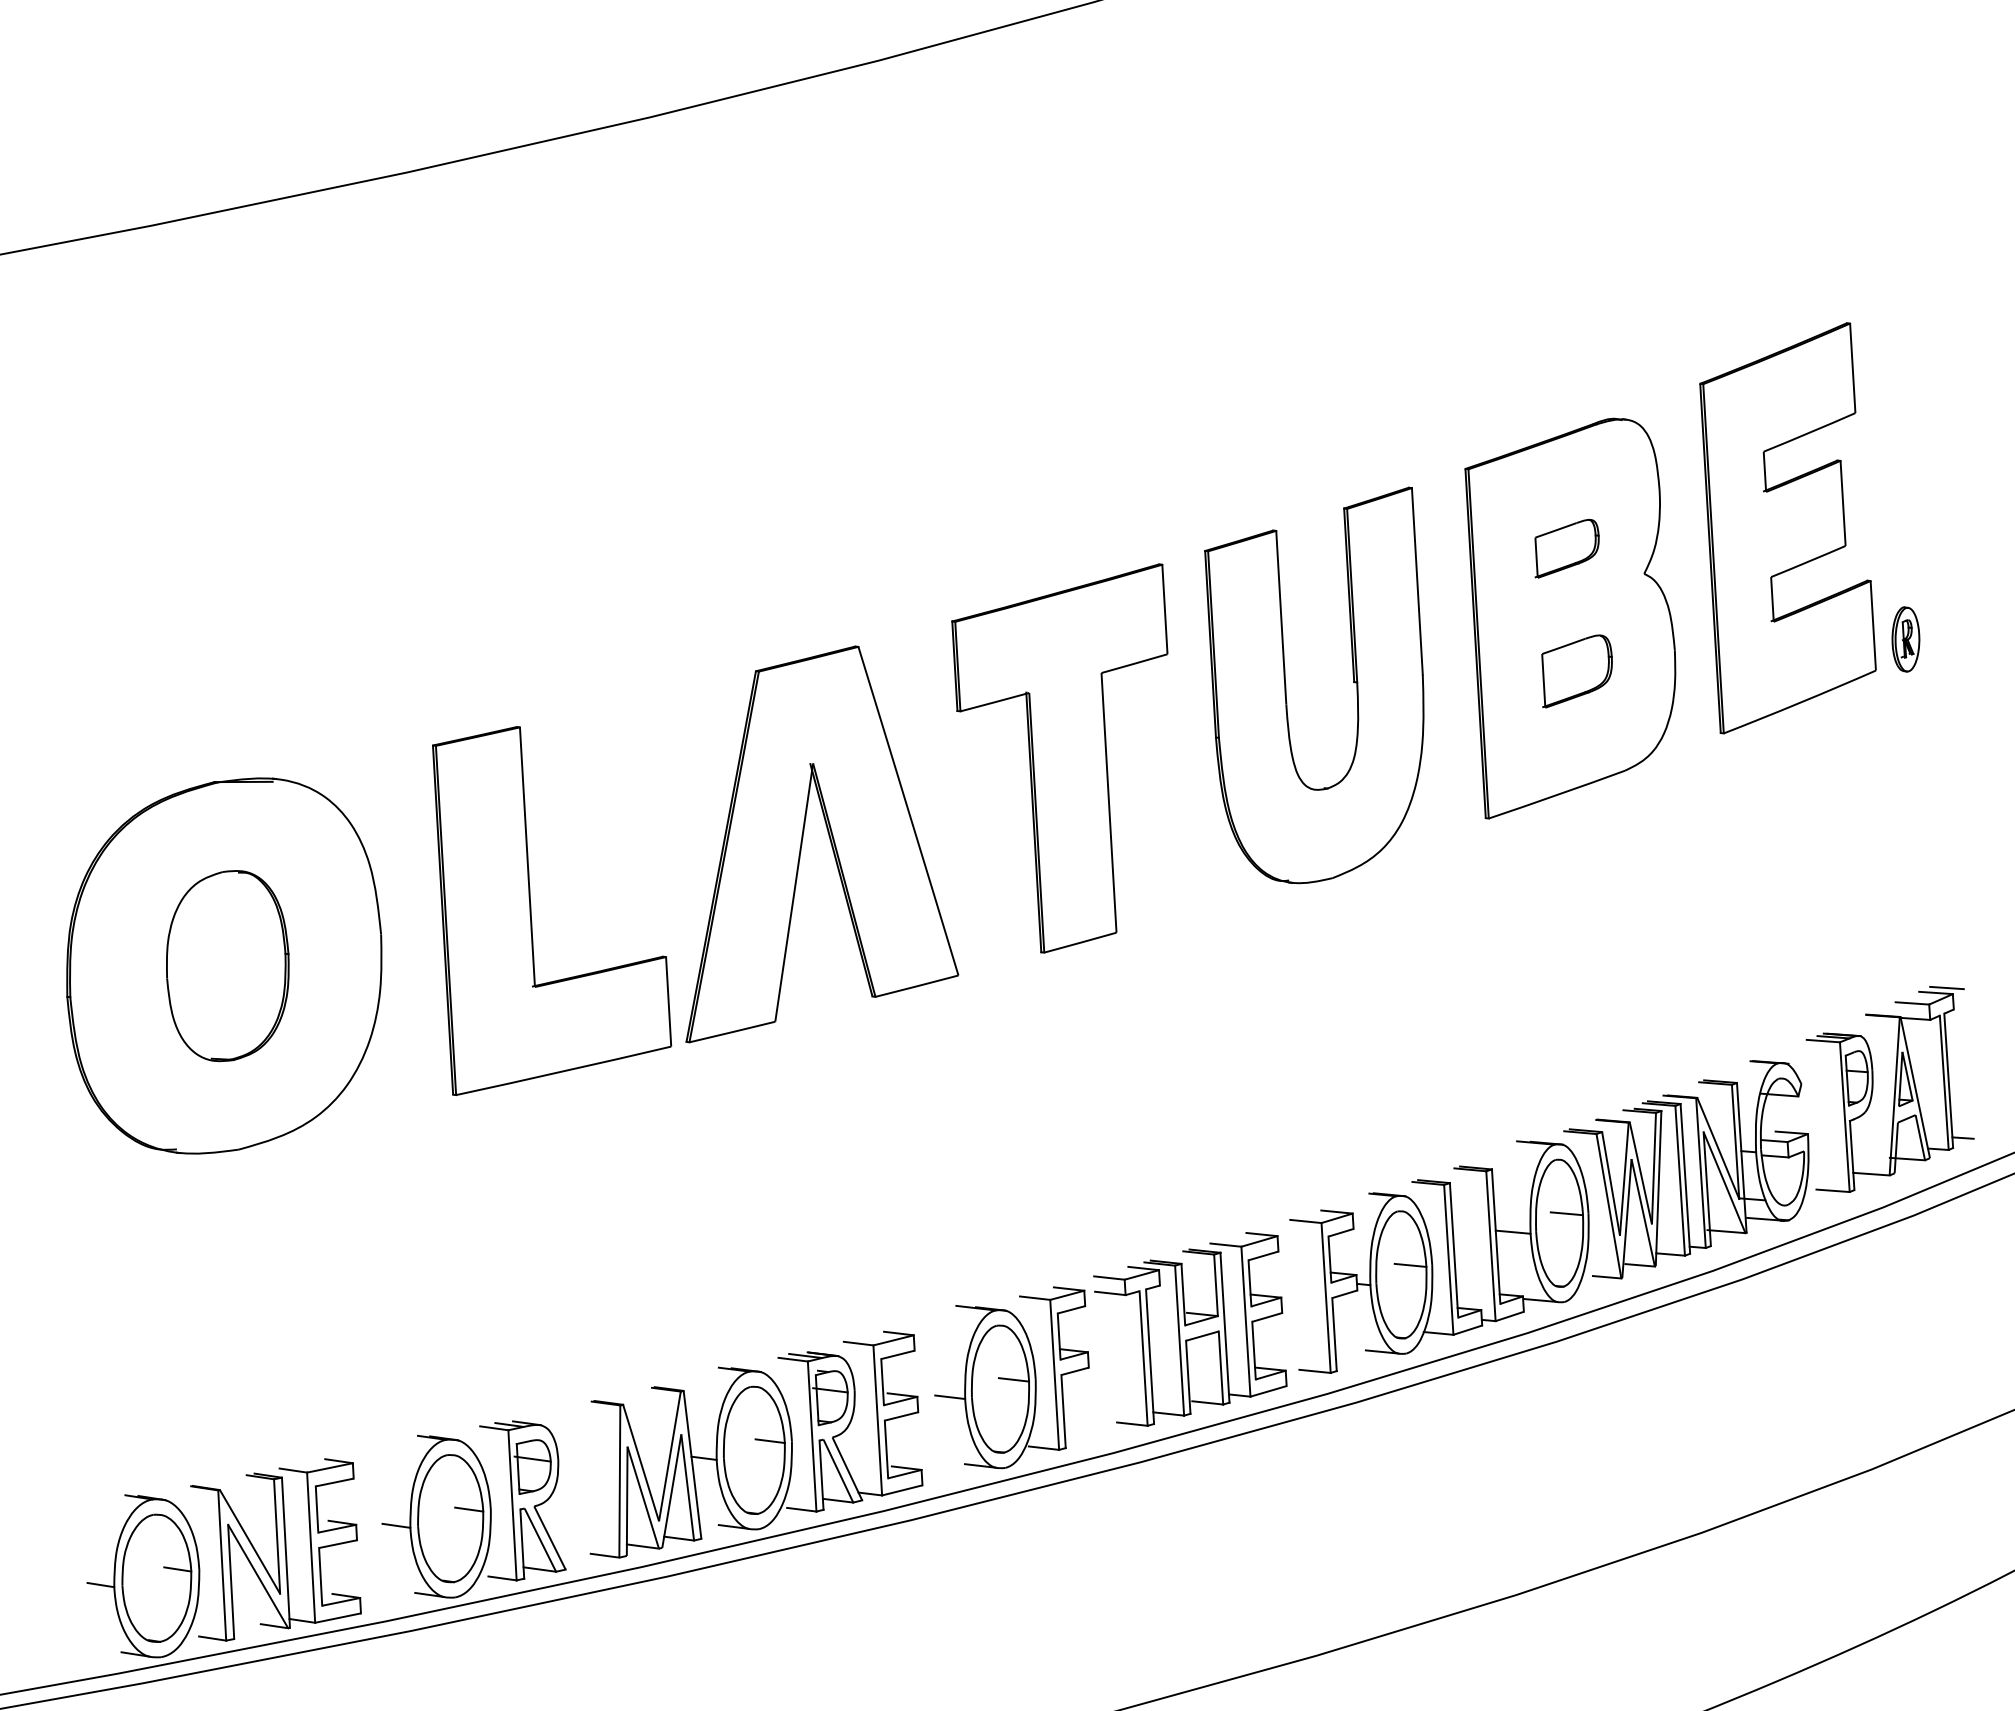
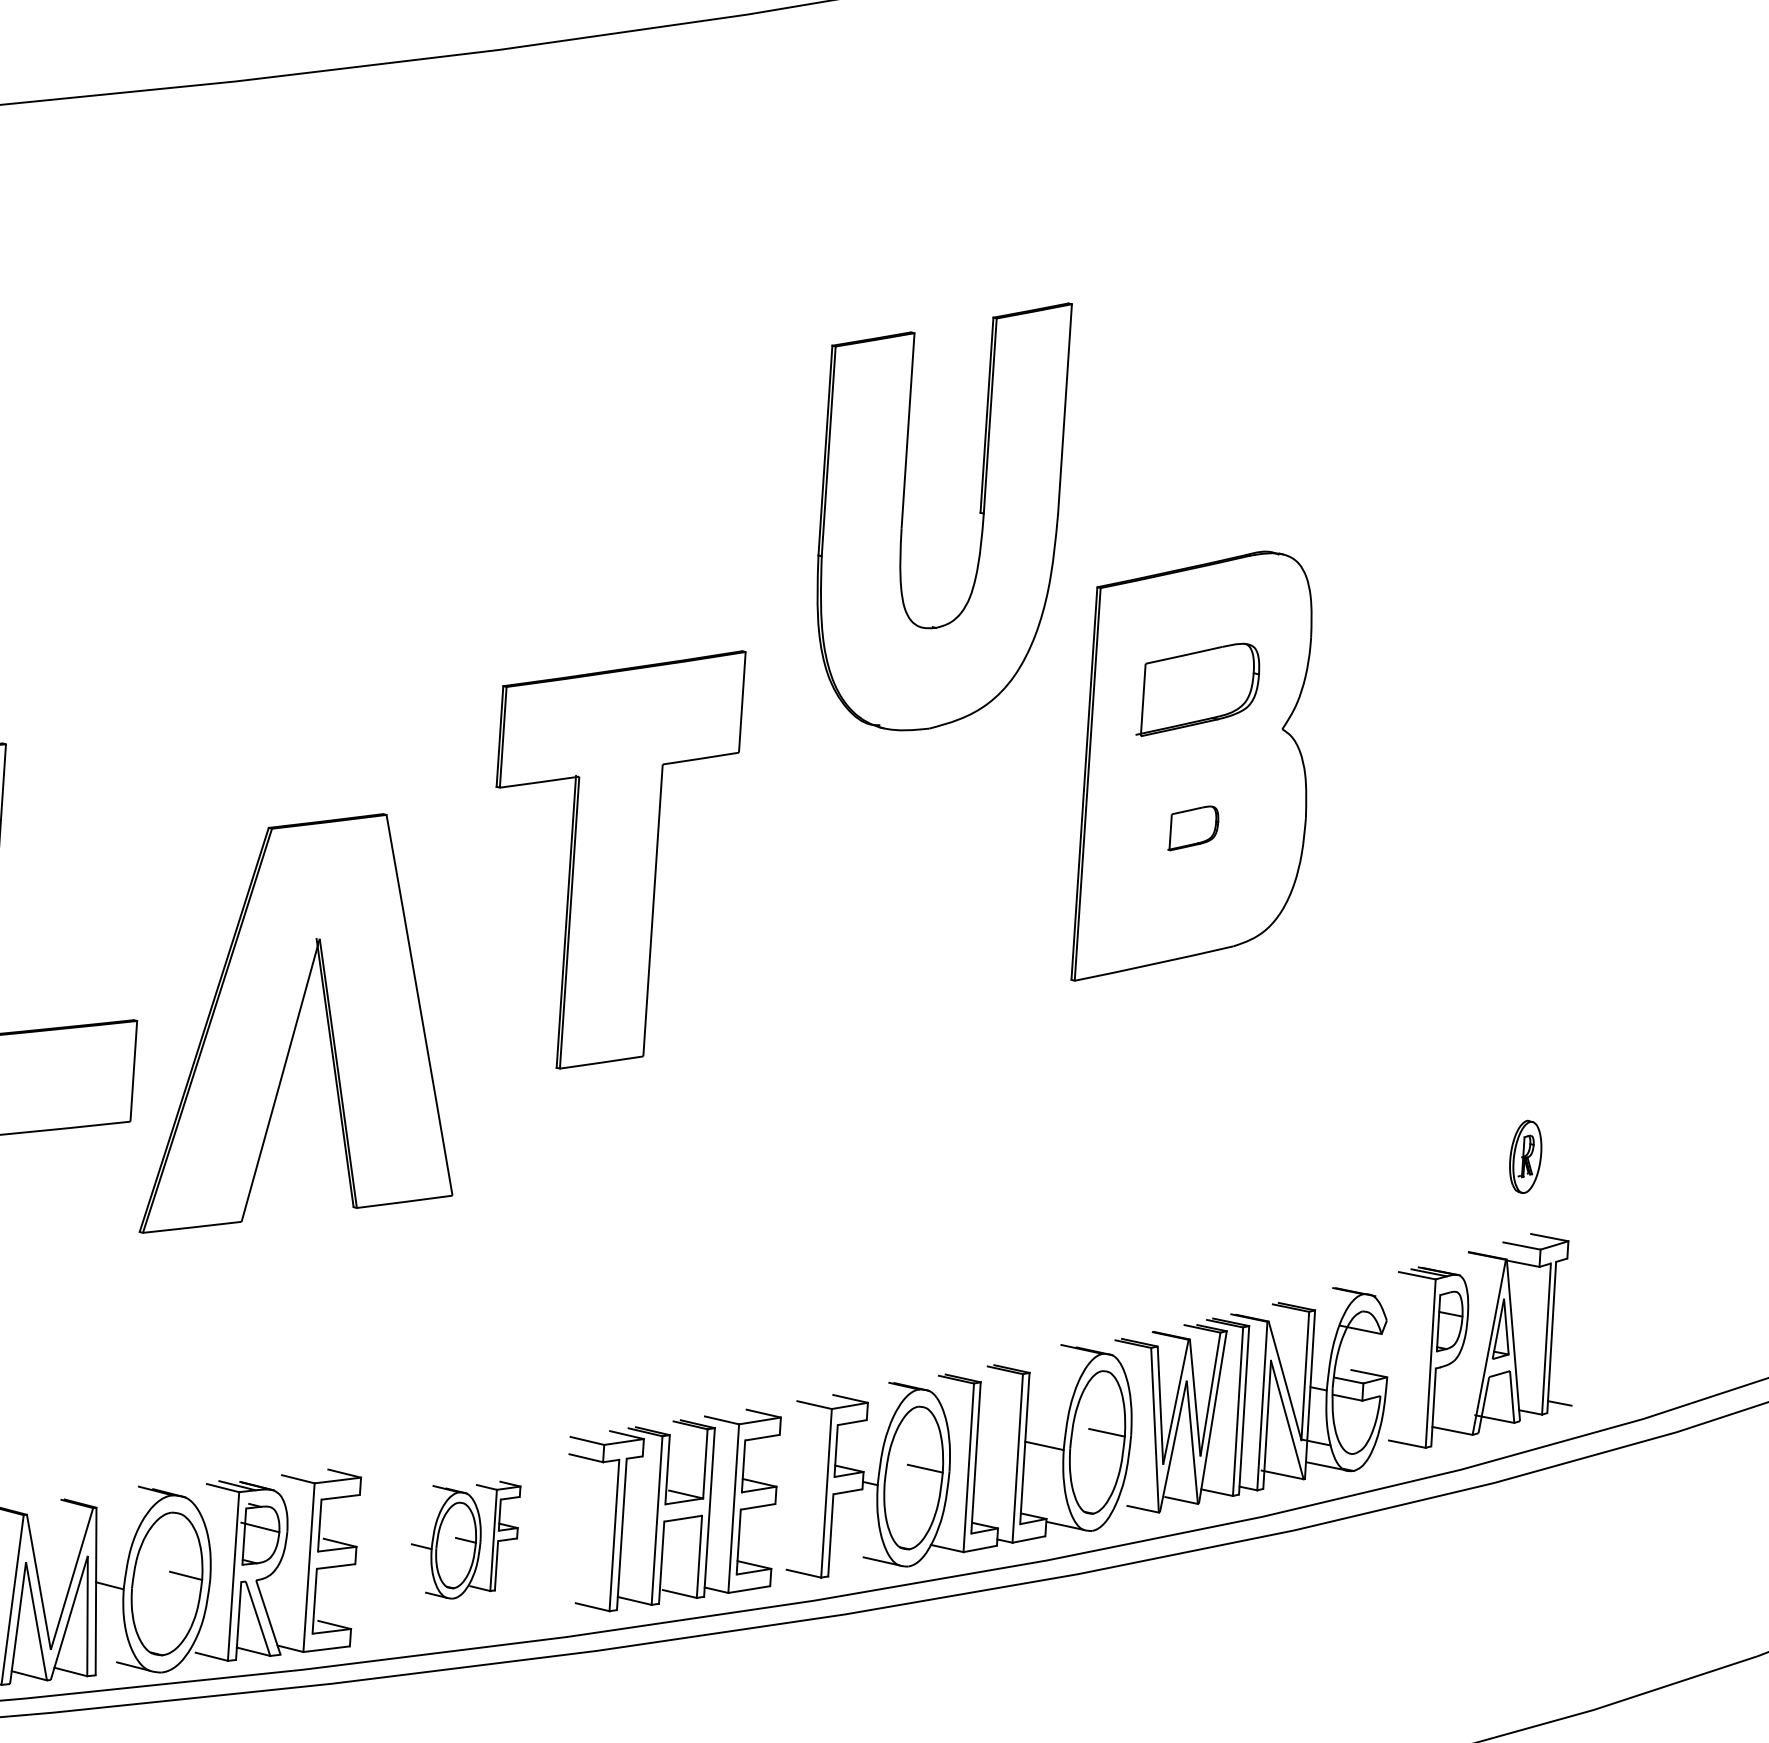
part: (1787, 528) -> (1448, 698), removed
part: (1566, 548) -> (1199, 690), size x1.6
part: (1905, 639) -> (1525, 1156), moved
part: (1576, 671) -> (1193, 828), size x0.6
part: (1286, 685) -> (904, 507), moved
part: (830, 843) -> (328, 1030), moved
line: (1946, 987) -> (1562, 1232), removed
part: (1011, 1377) -> (464, 1538), size x0.6

